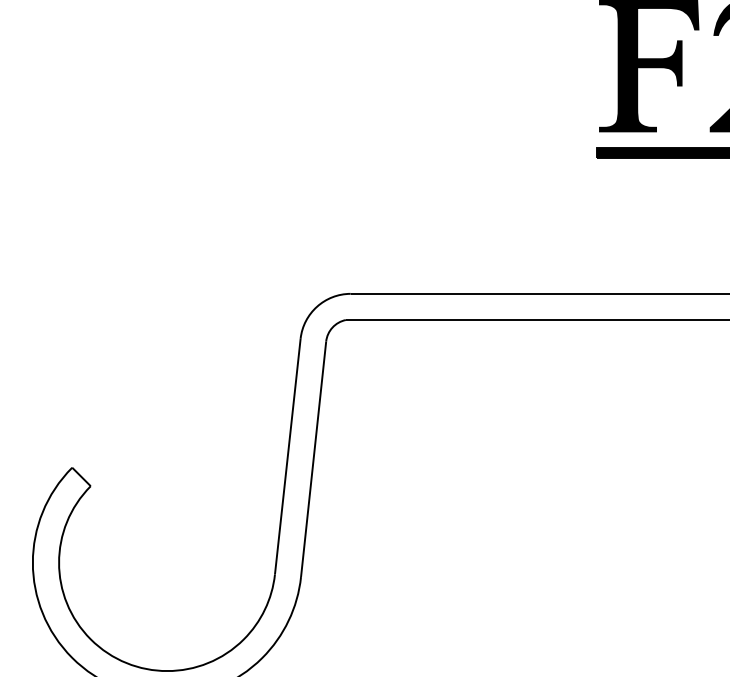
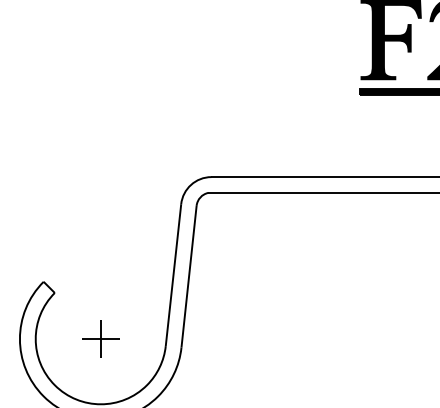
part: (166, 561) -> (100, 338), added

